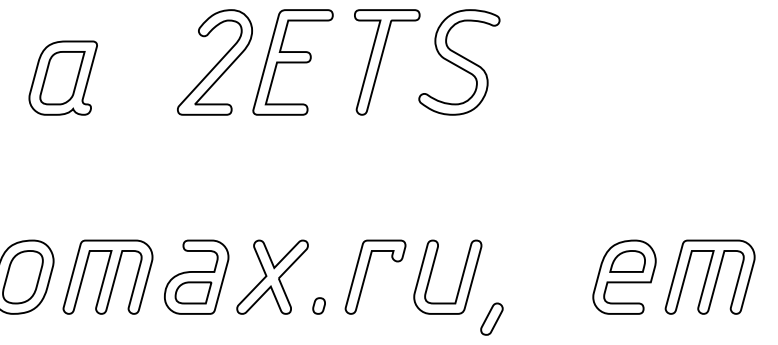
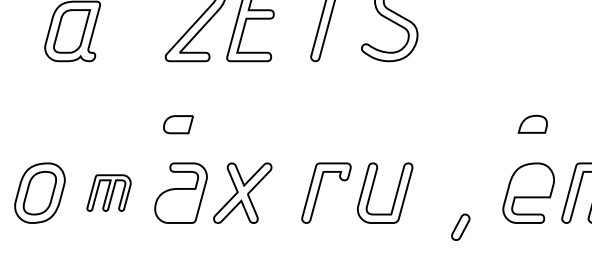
part: (627, 261) -> (532, 124), moved
part: (107, 276) -> (108, 192), size x0.6
part: (193, 292) -> (178, 124), moved
part: (318, 305) -> (280, 216), removed
part: (491, 318) -> (460, 226), moved

